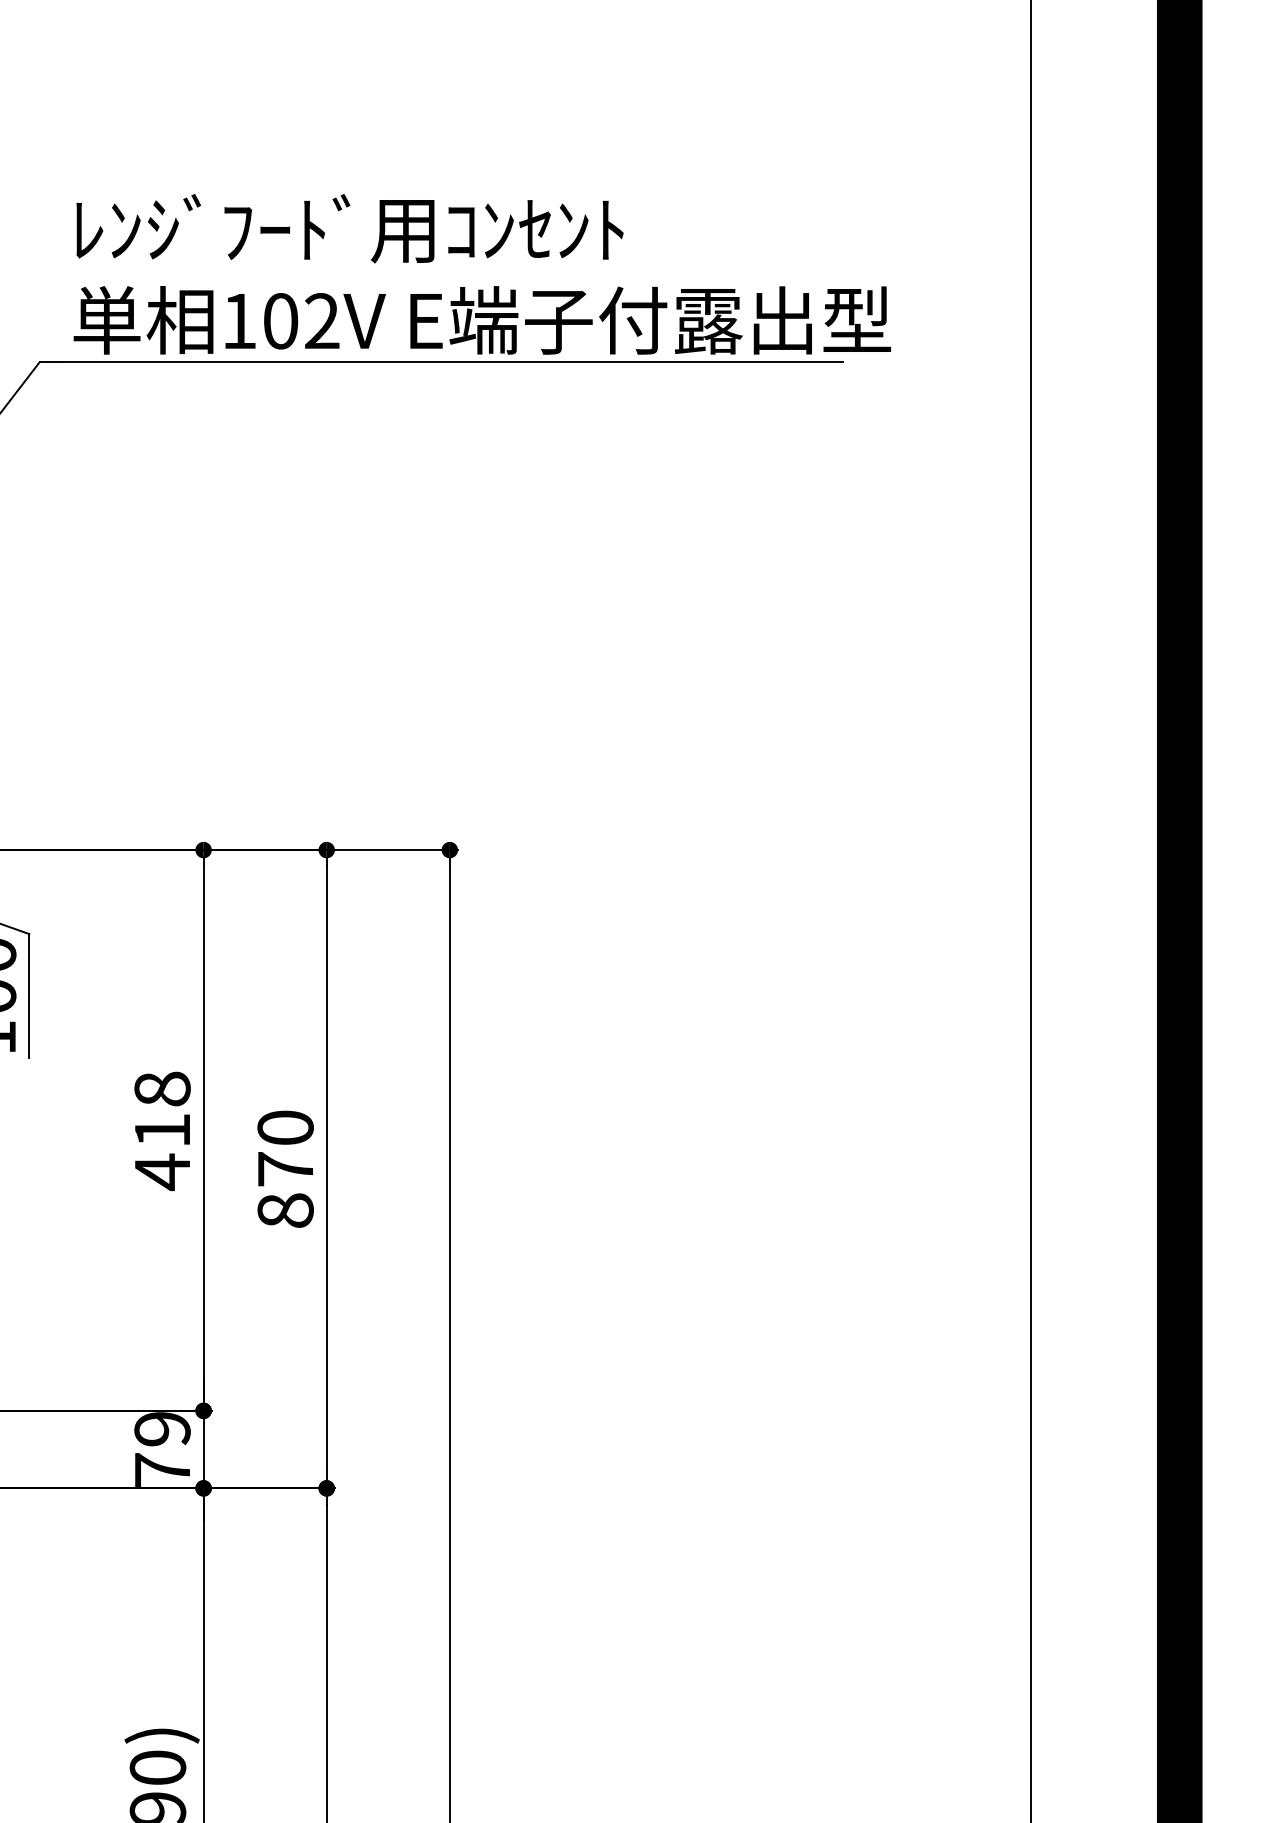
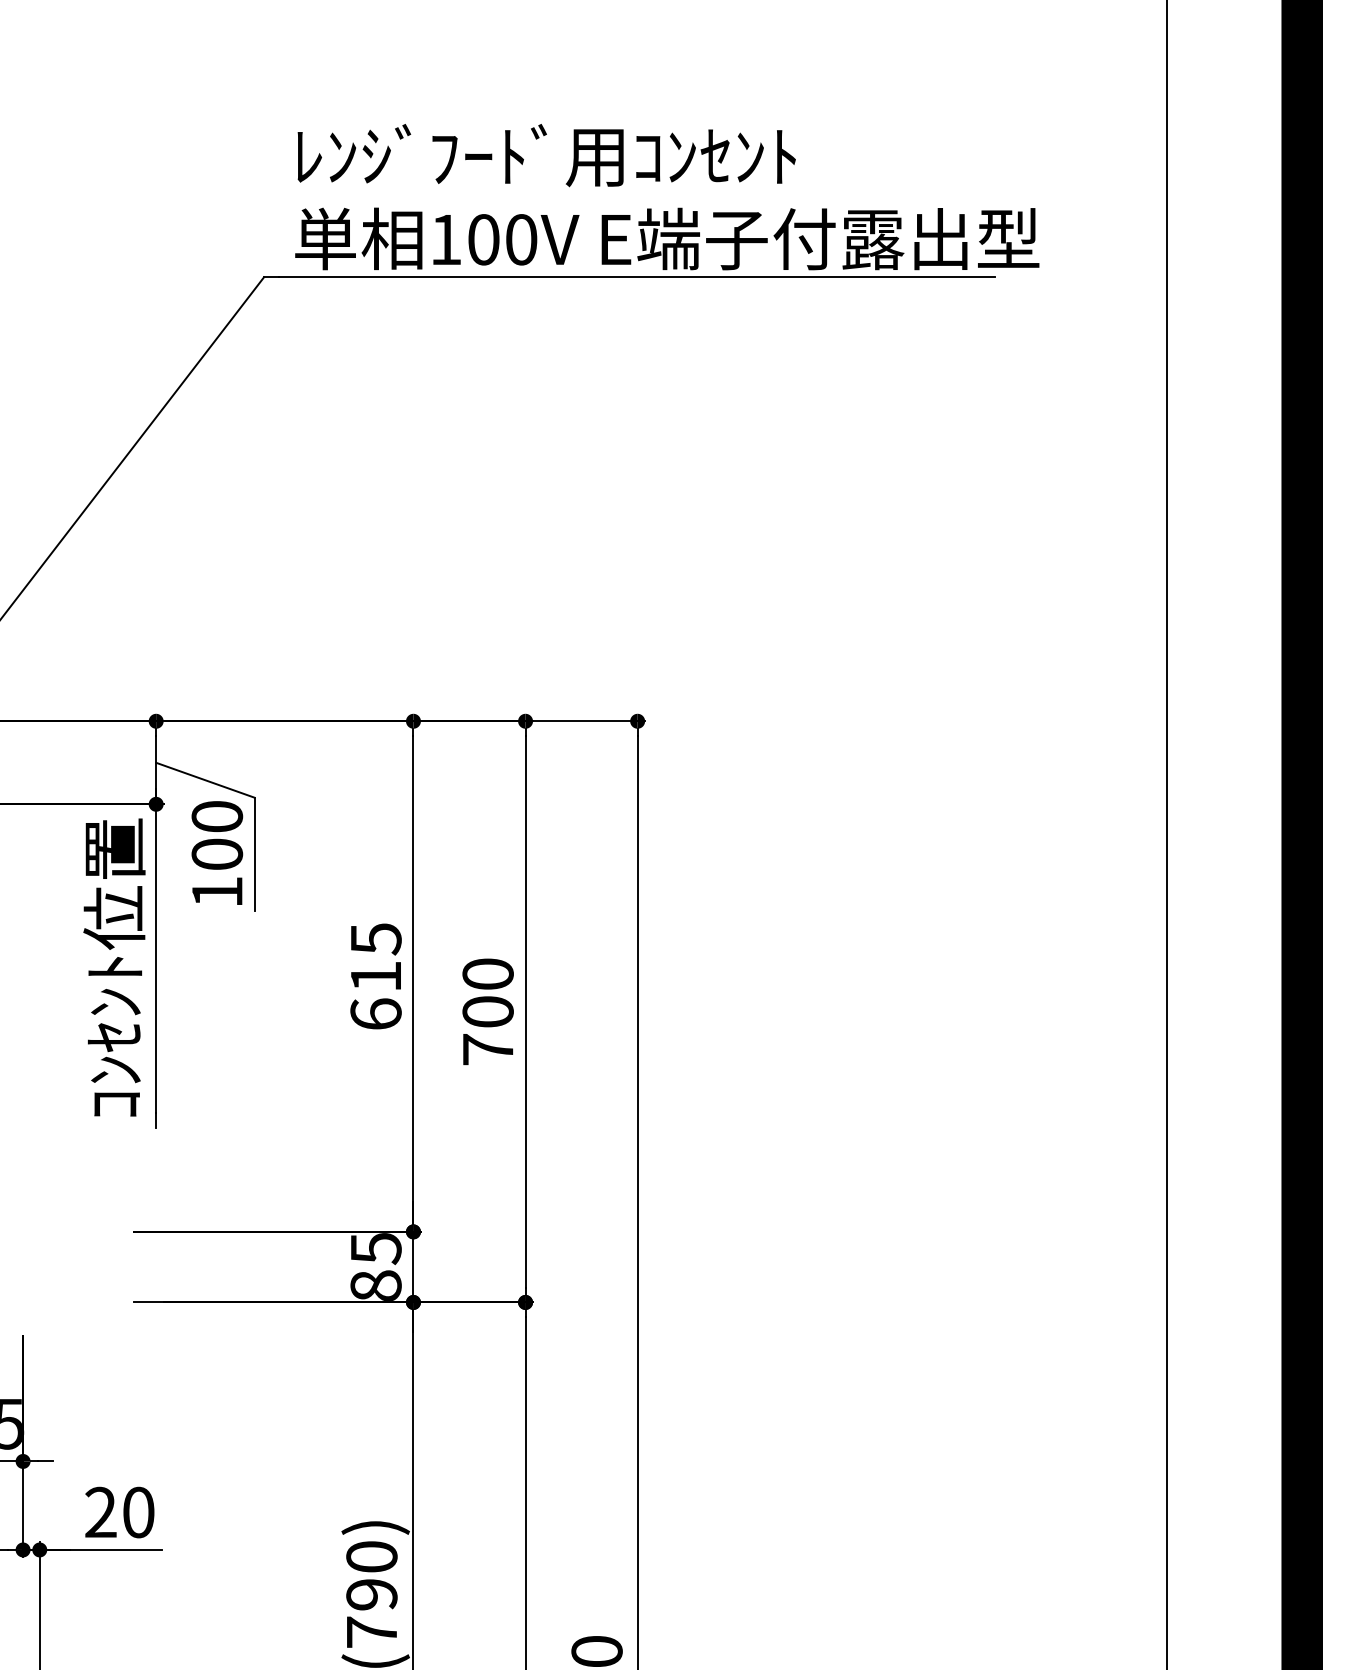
text: (322, 320) -> (521, 239), 102V -> 100V
text: (161, 1131) -> (375, 977), 418 -> 615
text: (284, 1189) -> (487, 1030), 870 -> 700
text: (161, 1448) -> (375, 1266), 79 -> 85

